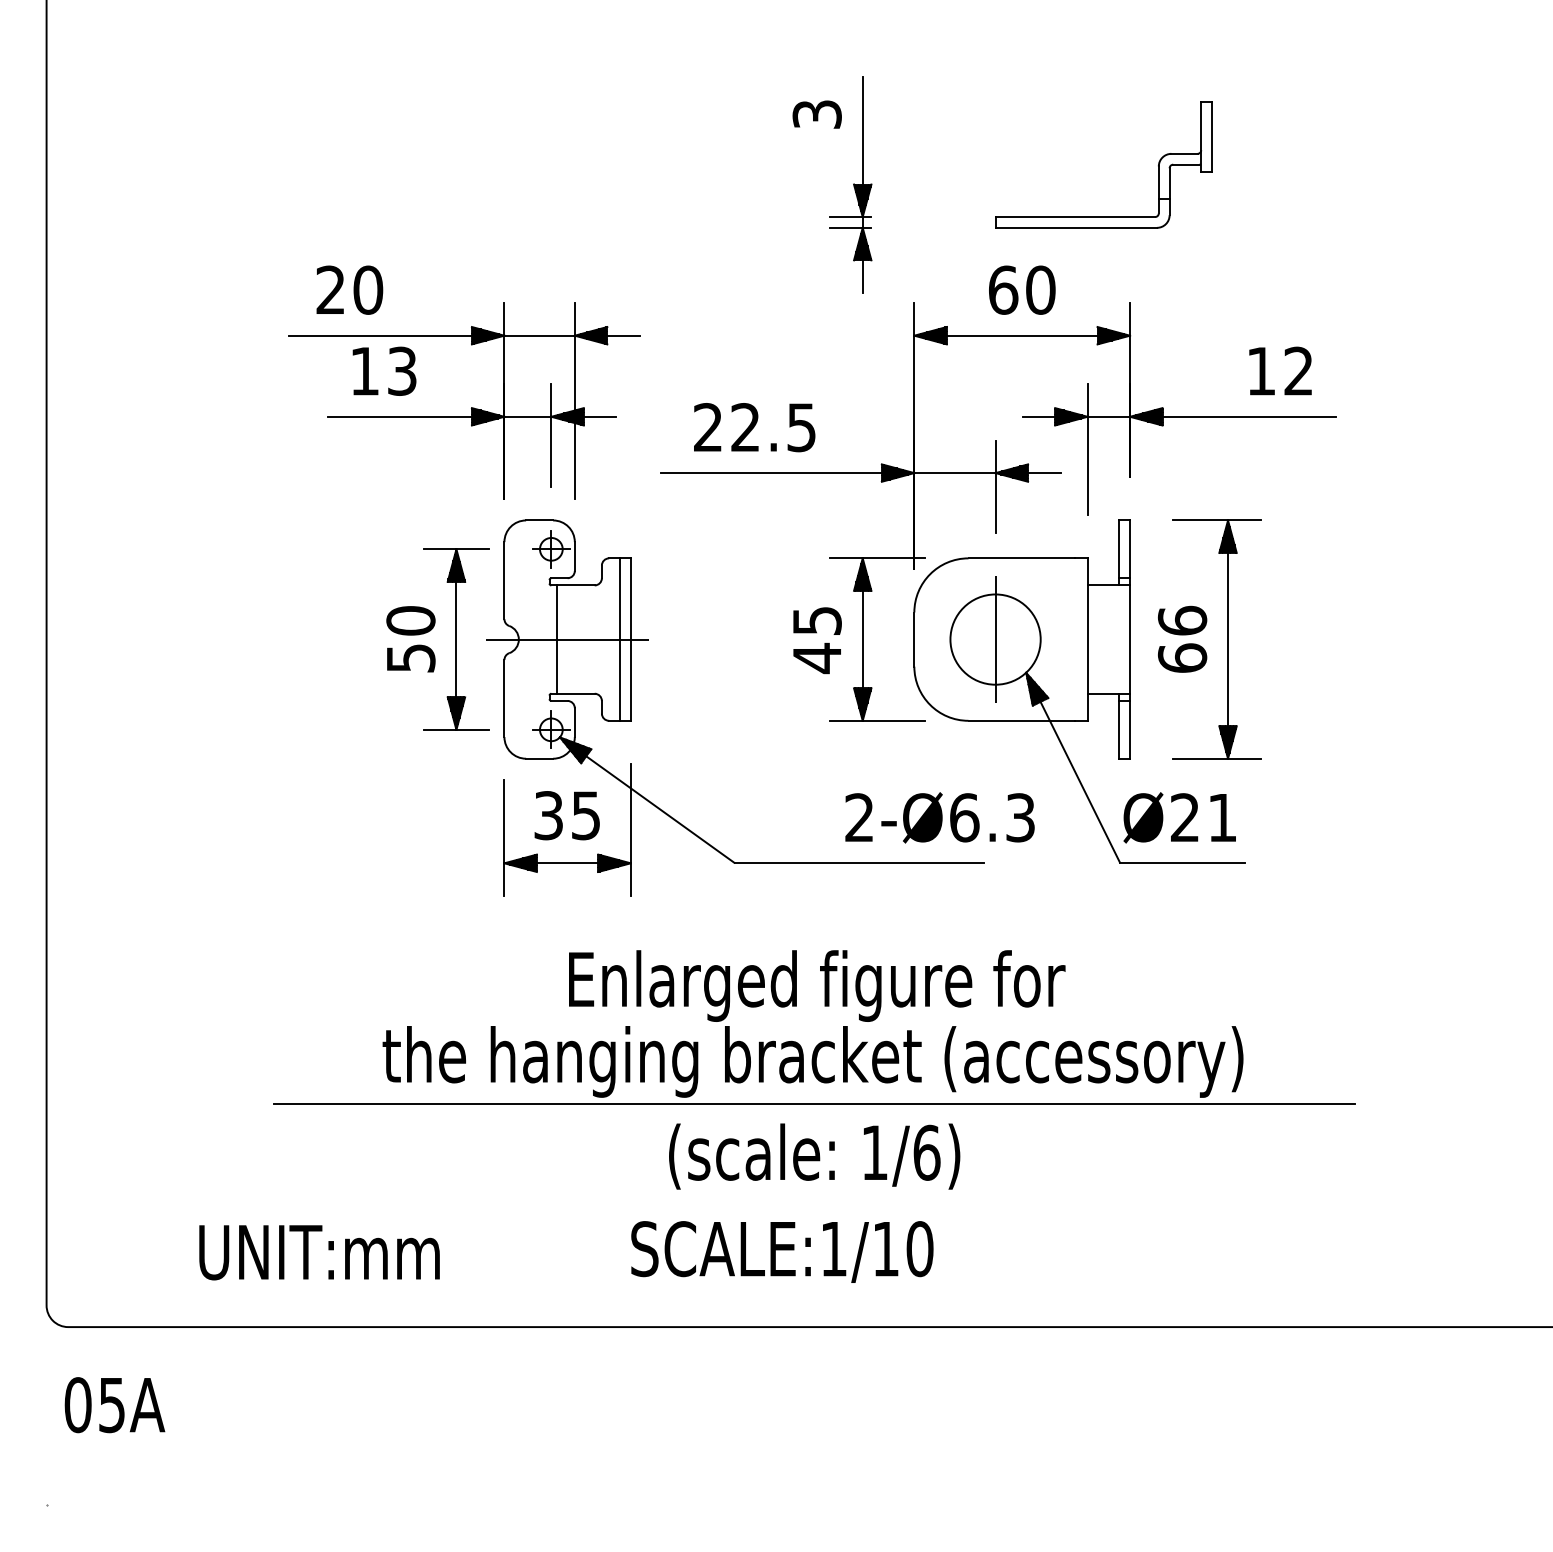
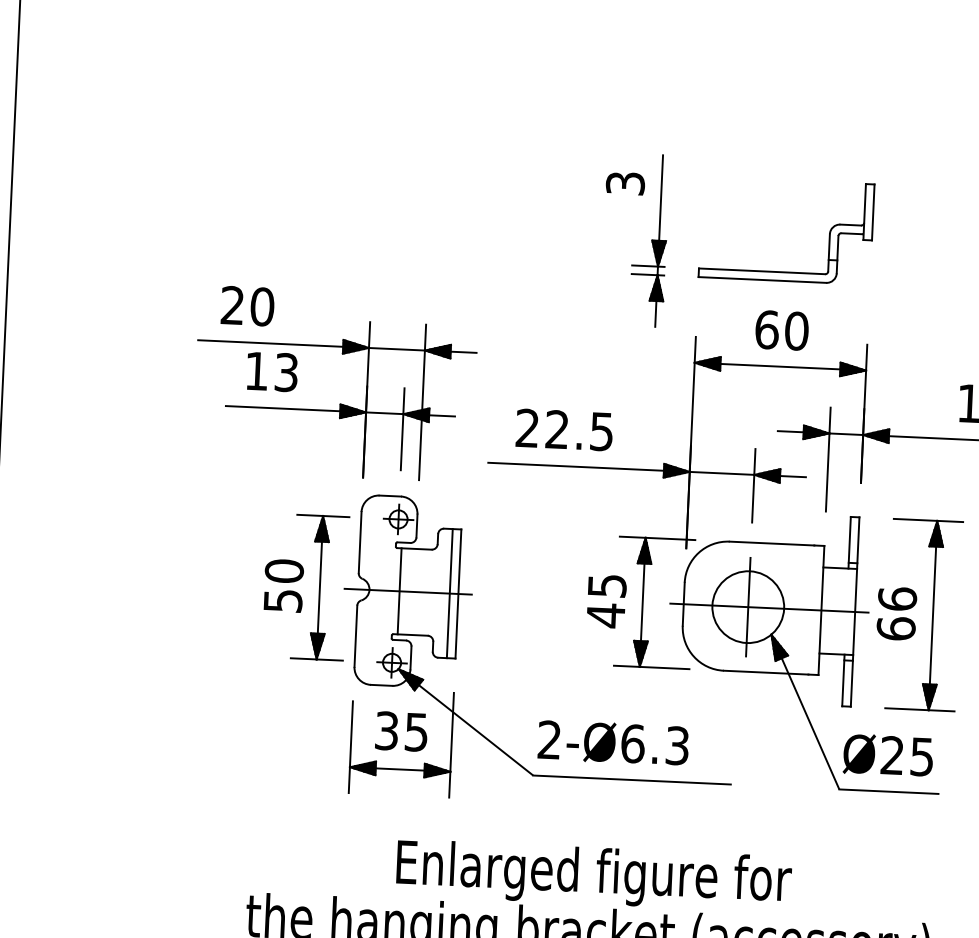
part: (1103, 216) -> (784, 271), moved
line: (1022, 639) -> (769, 608), added
text: (939, 817) -> (613, 742), moved
text: (1222, 818) -> (922, 757), Ø21 -> Ø25

